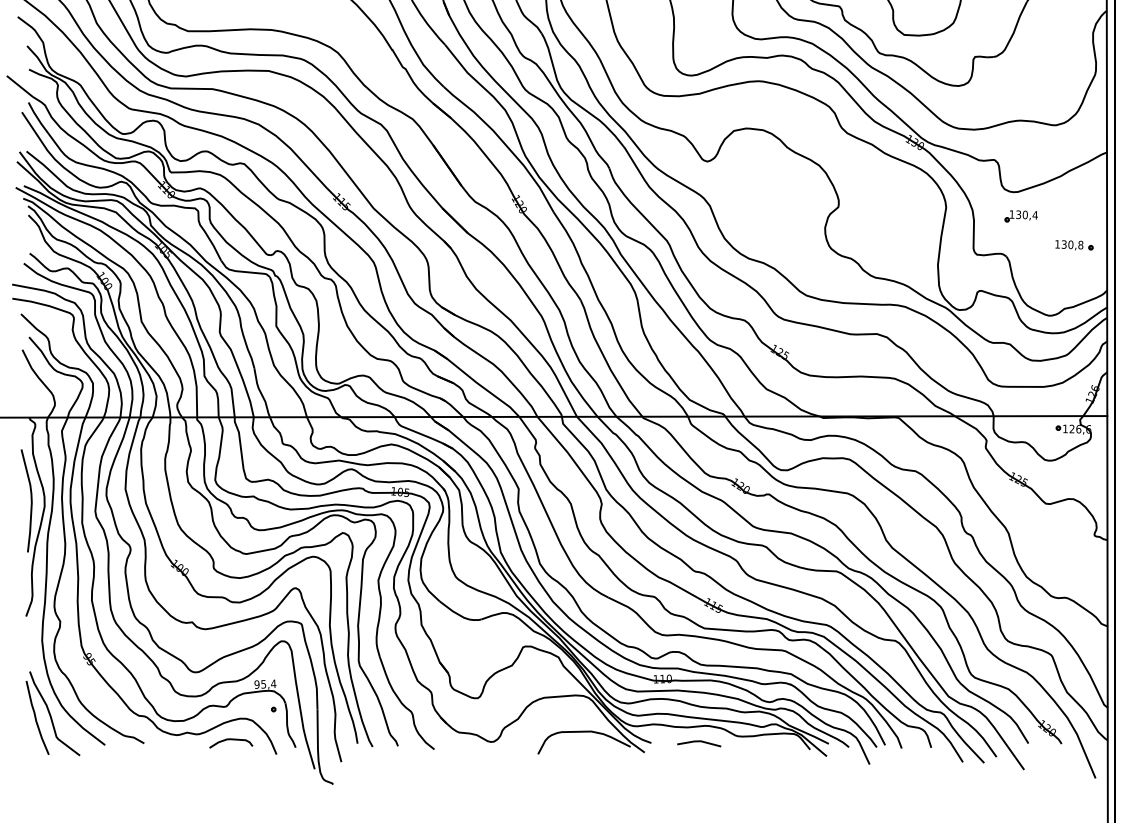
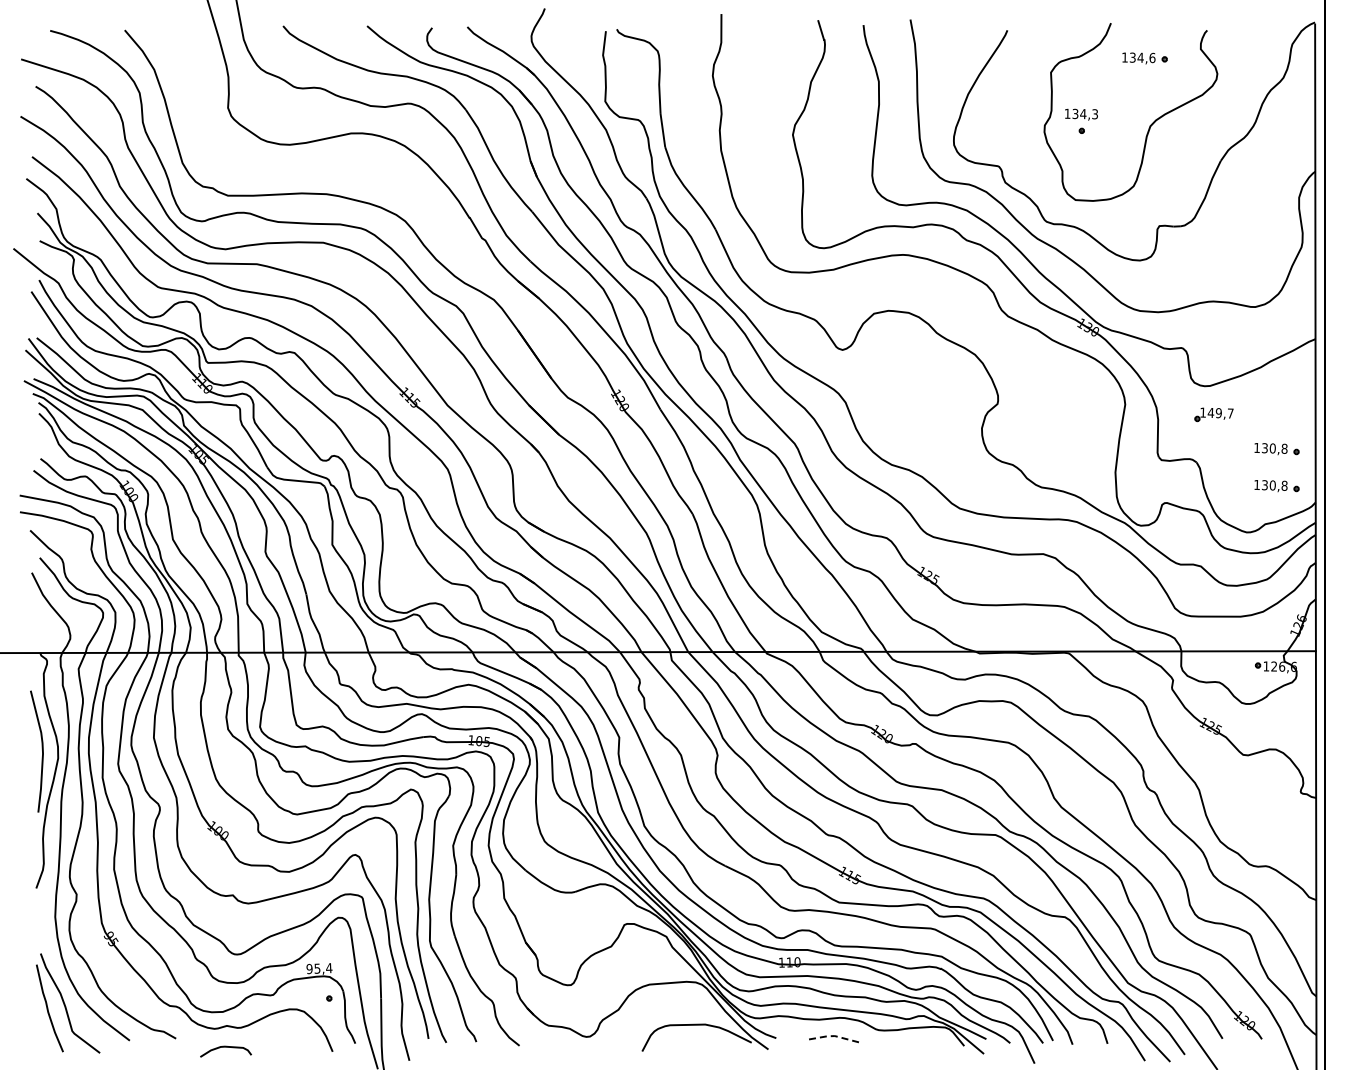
text: (1026, 214) -> (1220, 412), 130,4 -> 149,7
part: (1074, 276) -> (1276, 486), added
curve: (230, 739) -> (225, 1047), moved
line: (698, 741) -> (832, 1036), solid -> dashed

